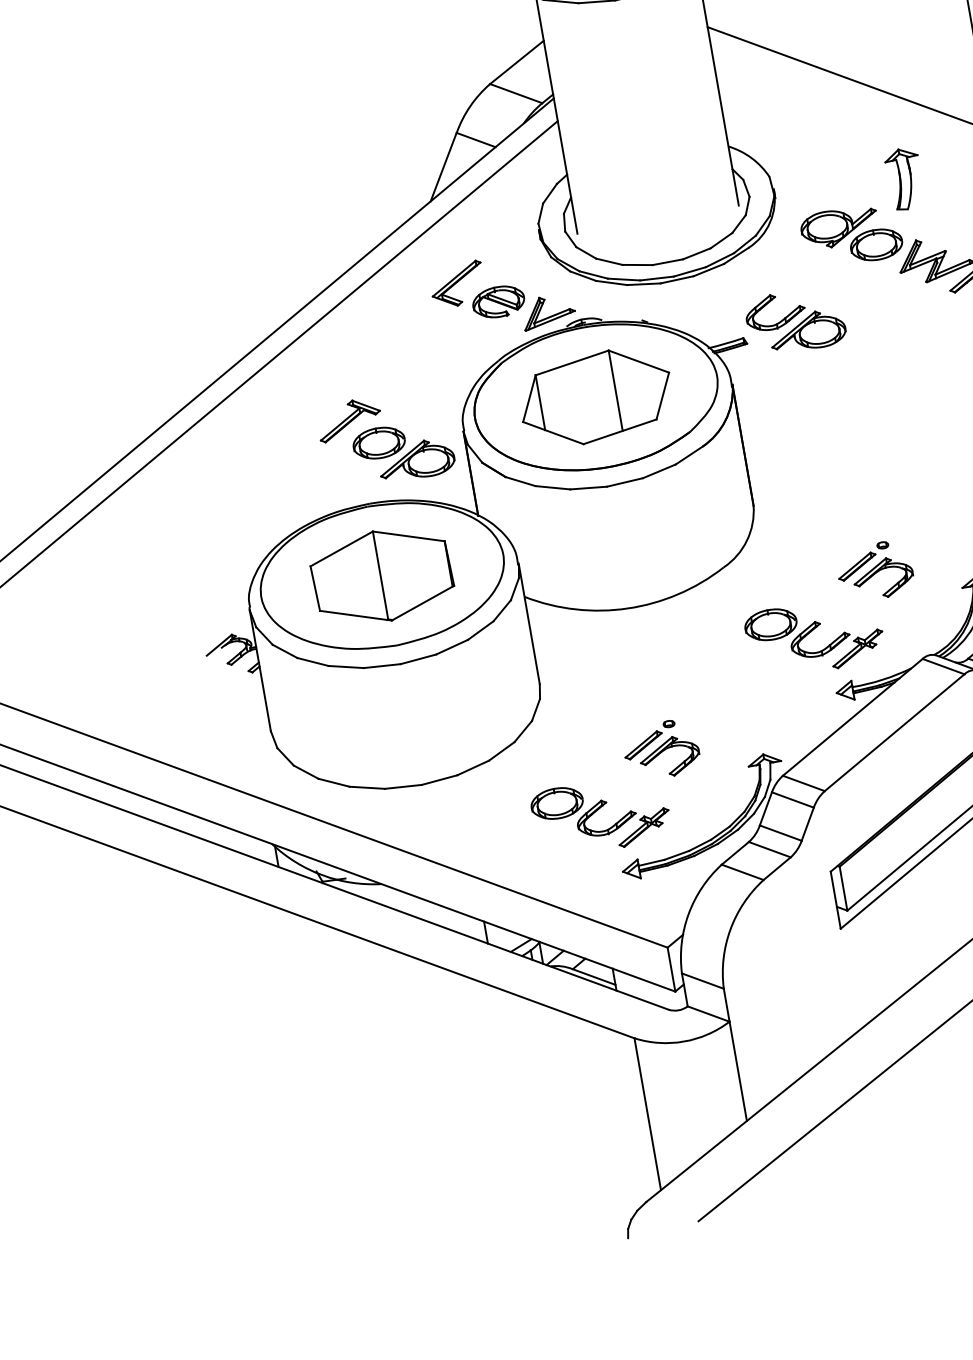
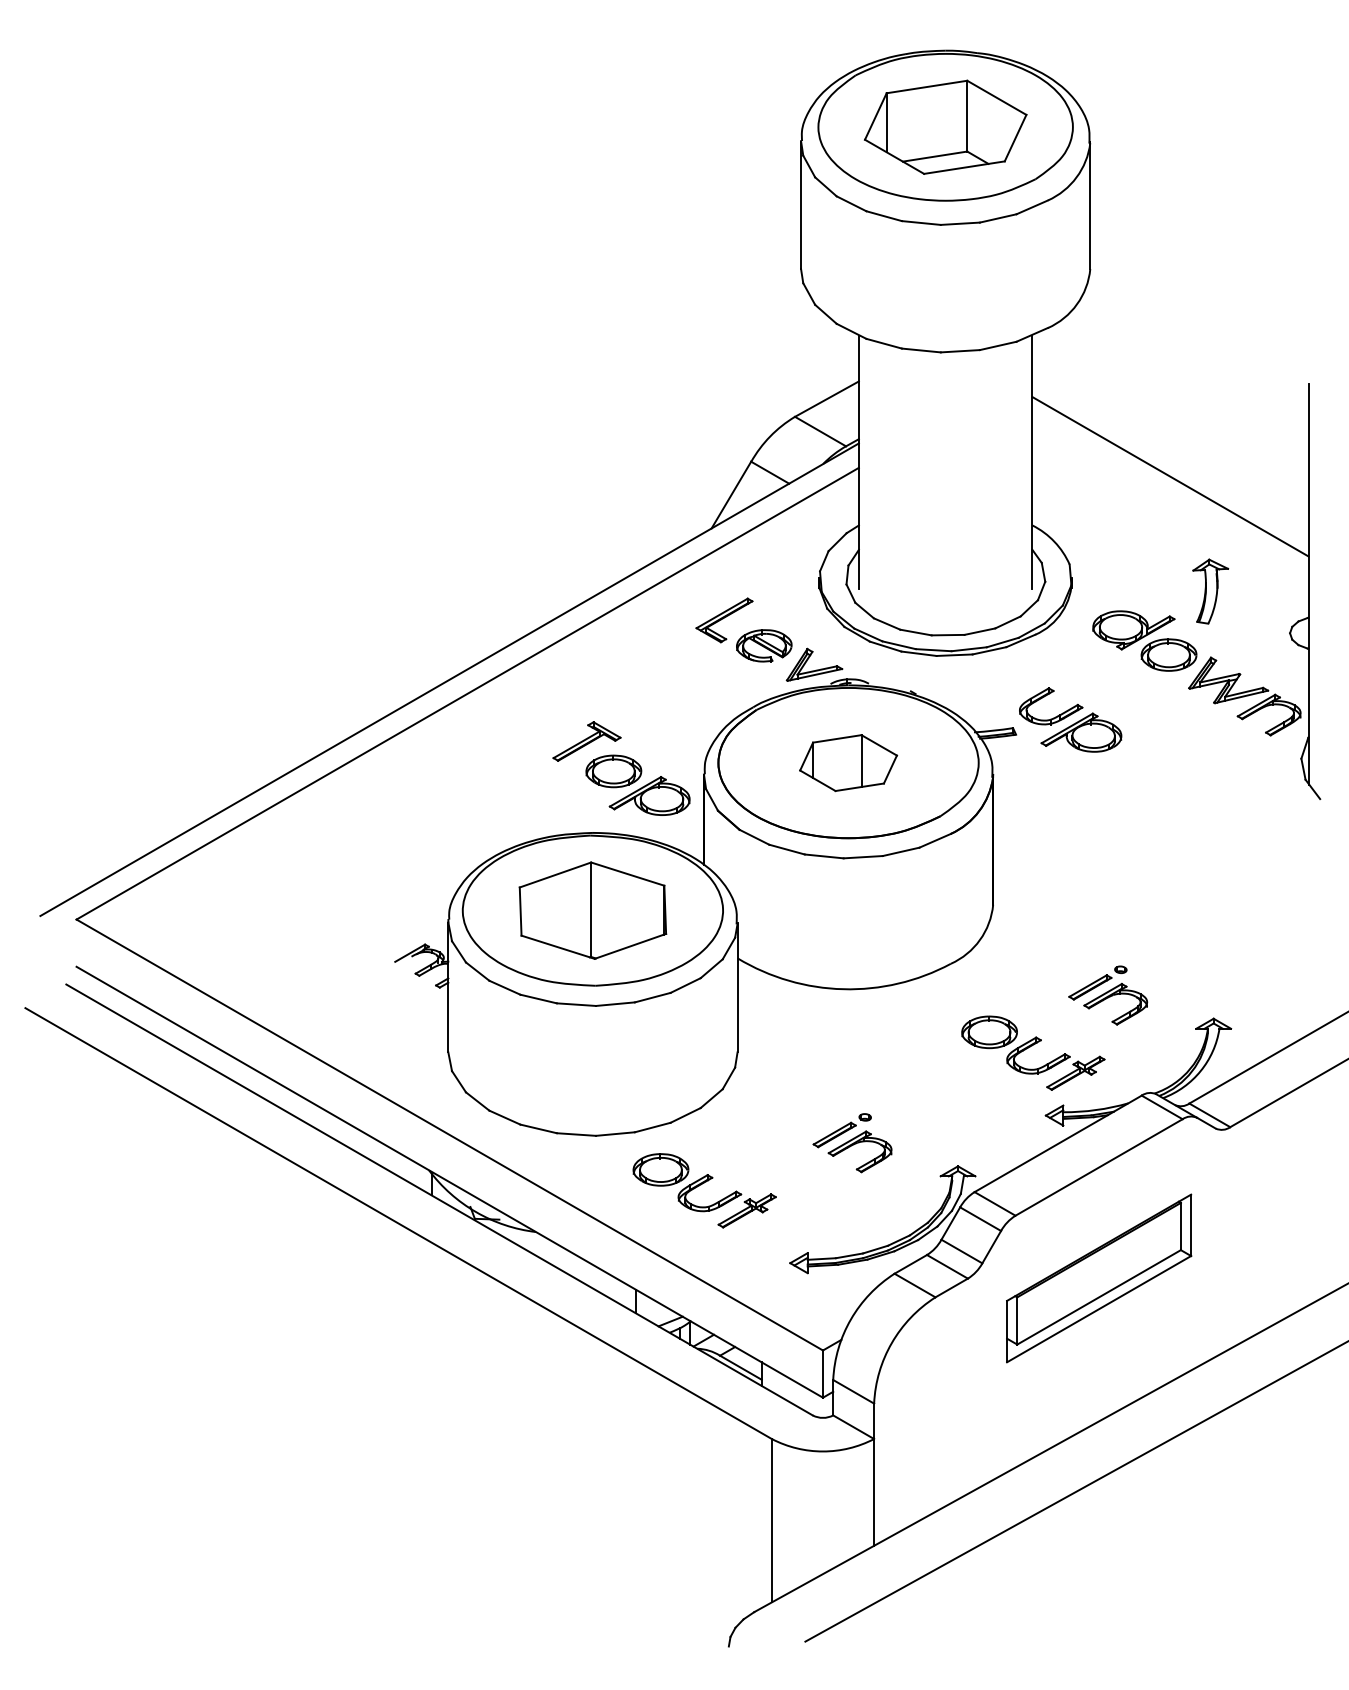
part: (595, 396) -> (848, 762), size x0.6
part: (600, 815) -> (704, 1190), moved

